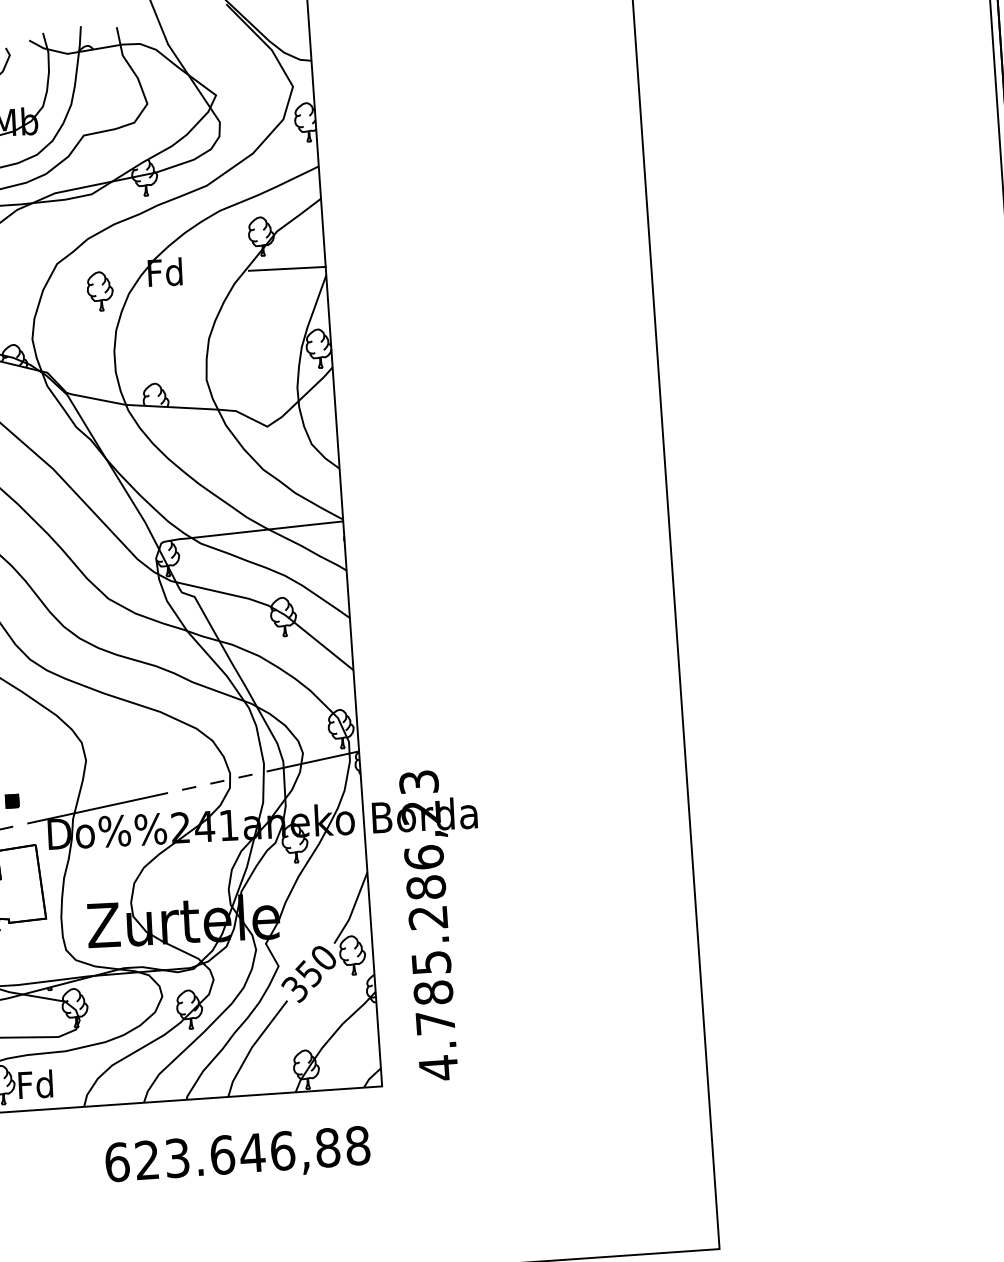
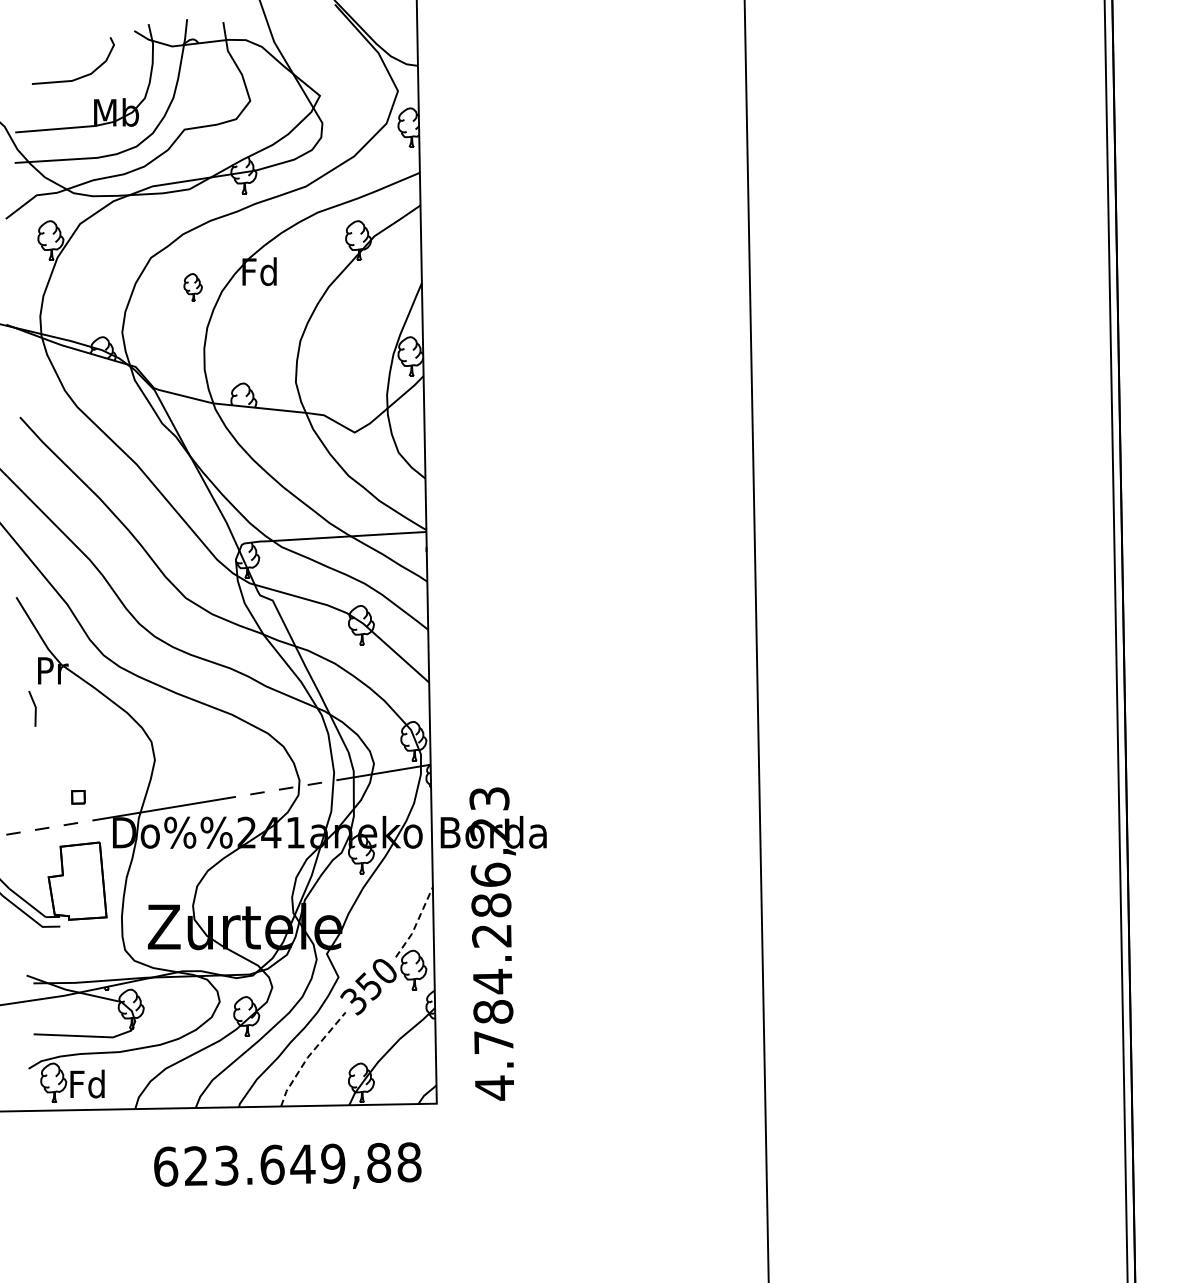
line: (286, 268) -> (382, 274), removed
part: (99, 291) -> (192, 287), size x0.7
fill: (12, 801) -> (78, 797), removed
line: (353, 909) -> (416, 923), solid -> dashed
text: (431, 962) -> (492, 981), 4.785.286,23 -> 4.784.286,23
line: (252, 1046) -> (308, 1056), solid -> dashed
text: (282, 1150) -> (333, 1163), 623.646,88 -> 623.649,88

